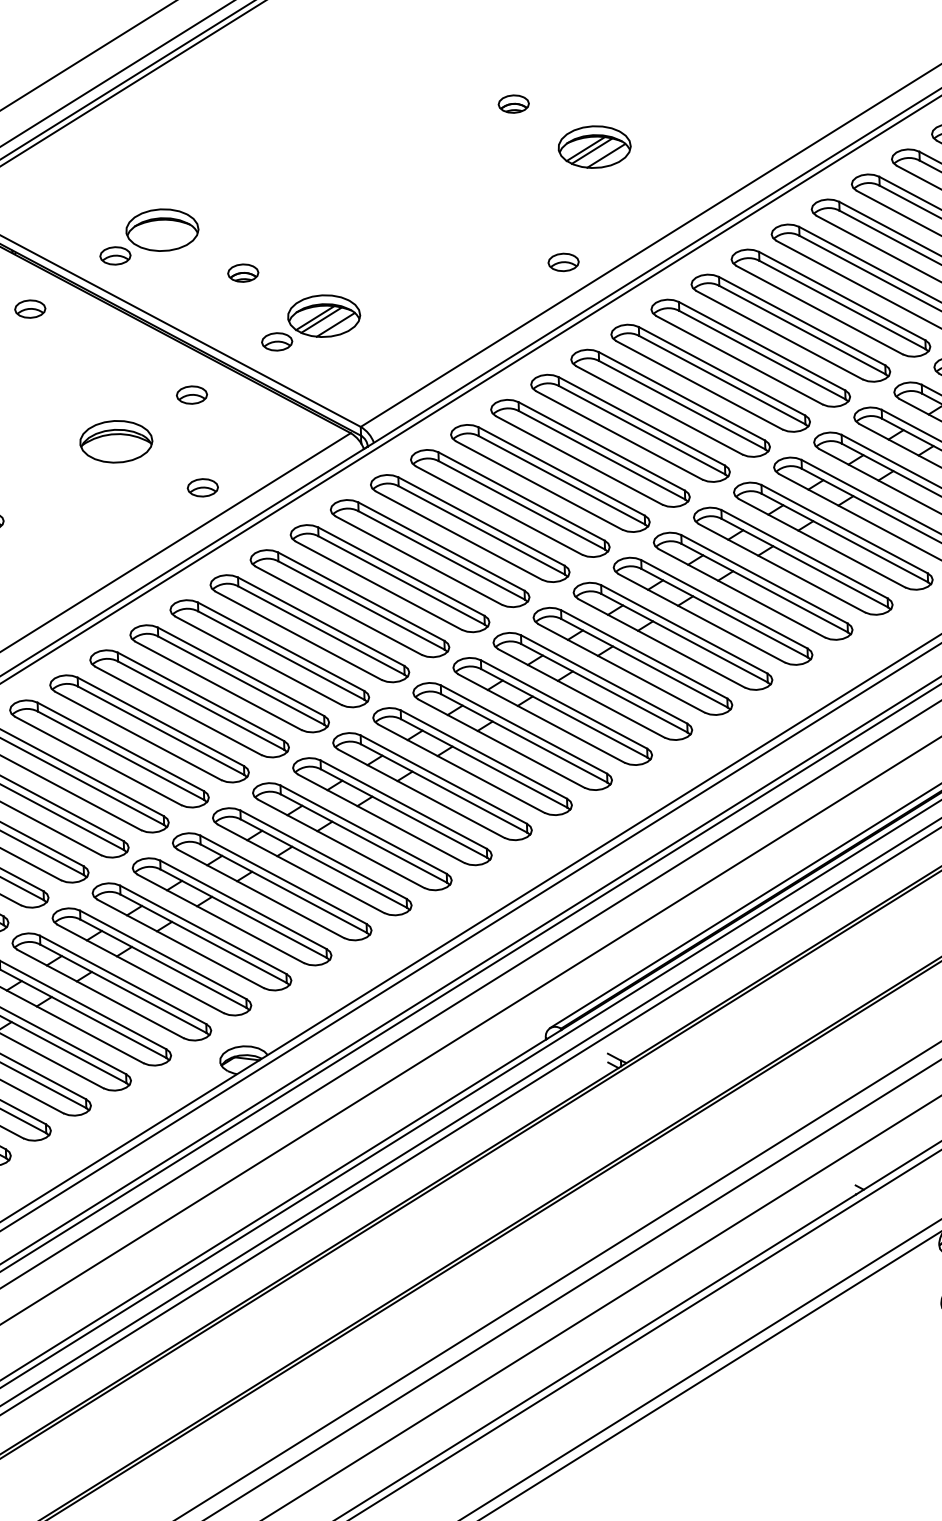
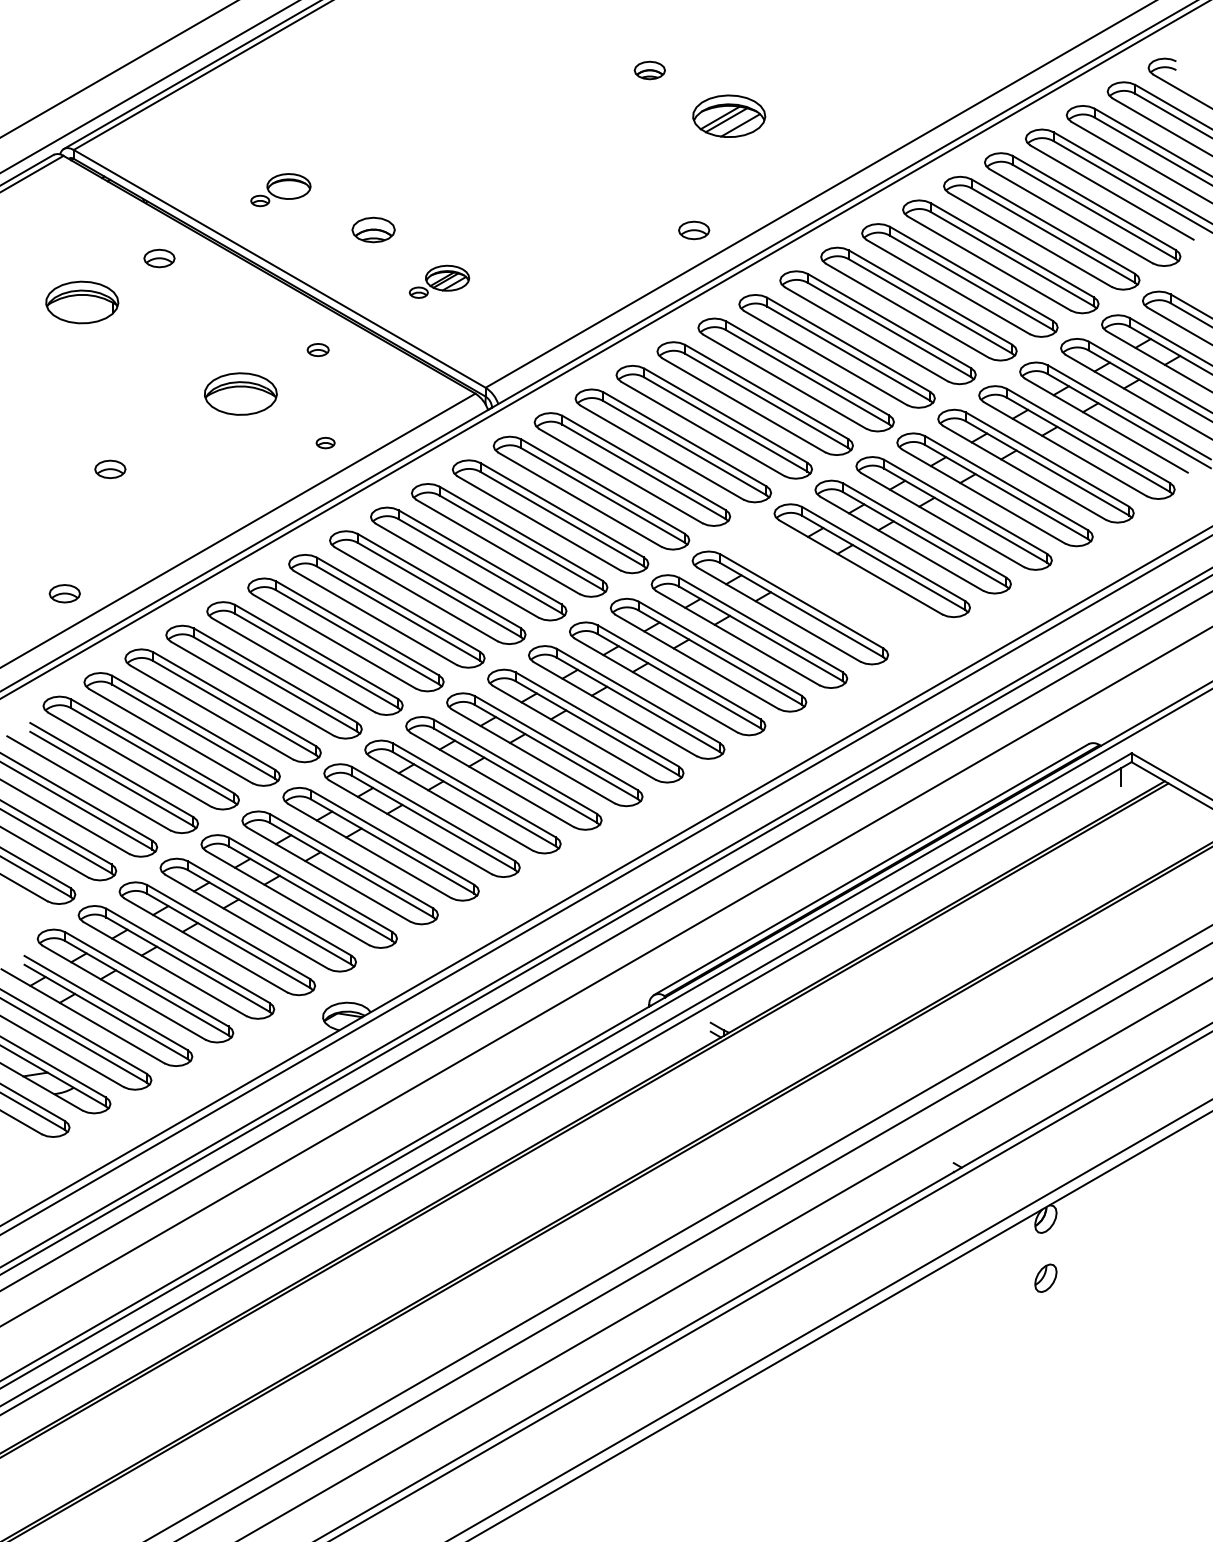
part: (148, 235) -> (280, 189), size x0.6
part: (243, 272) -> (373, 229), size x1.4
part: (310, 322) -> (439, 281), size x0.6
part: (192, 394) -> (318, 349), size x0.7
part: (202, 487) -> (325, 442), size x0.6
part: (712, 611) -> (830, 584), removed

